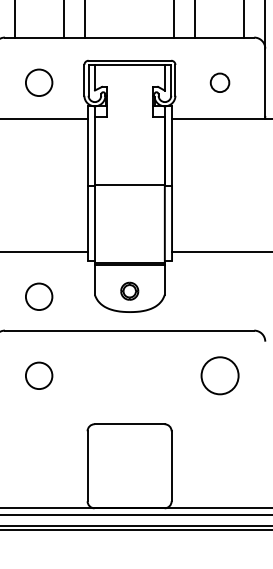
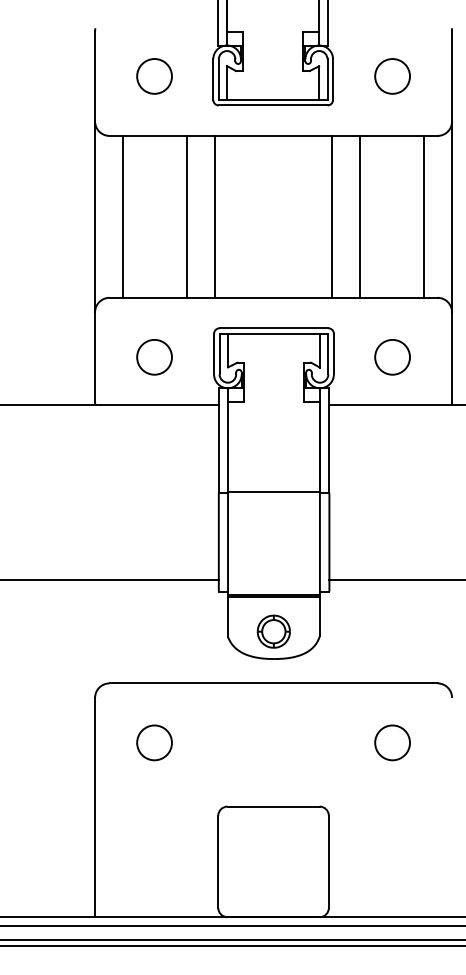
circle: (219, 82) -> (392, 357), size x1.43
part: (129, 291) -> (273, 631), size x1.43
circle: (39, 296) -> (154, 638), removed
circle: (219, 375) -> (392, 742), size x0.71

